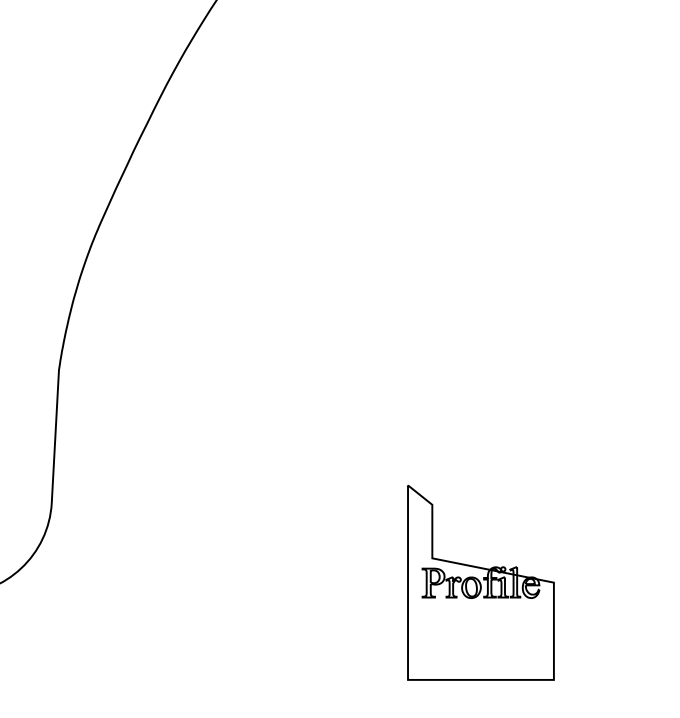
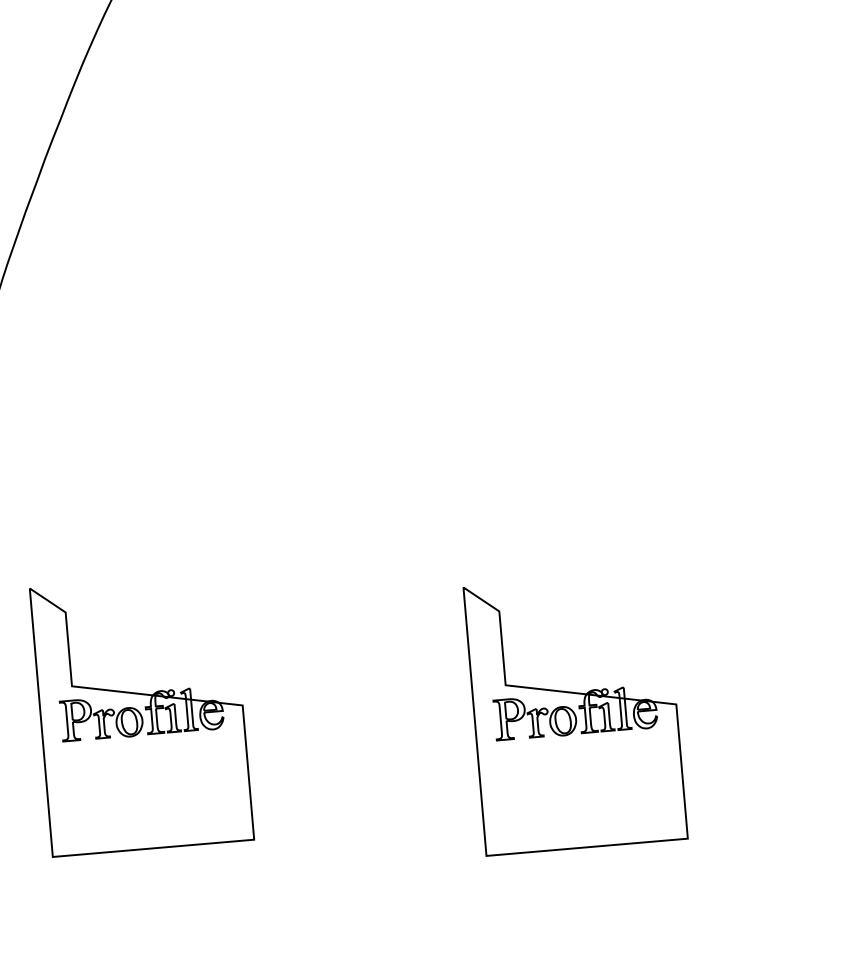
part: (168, 556) -> (141, 713), added

